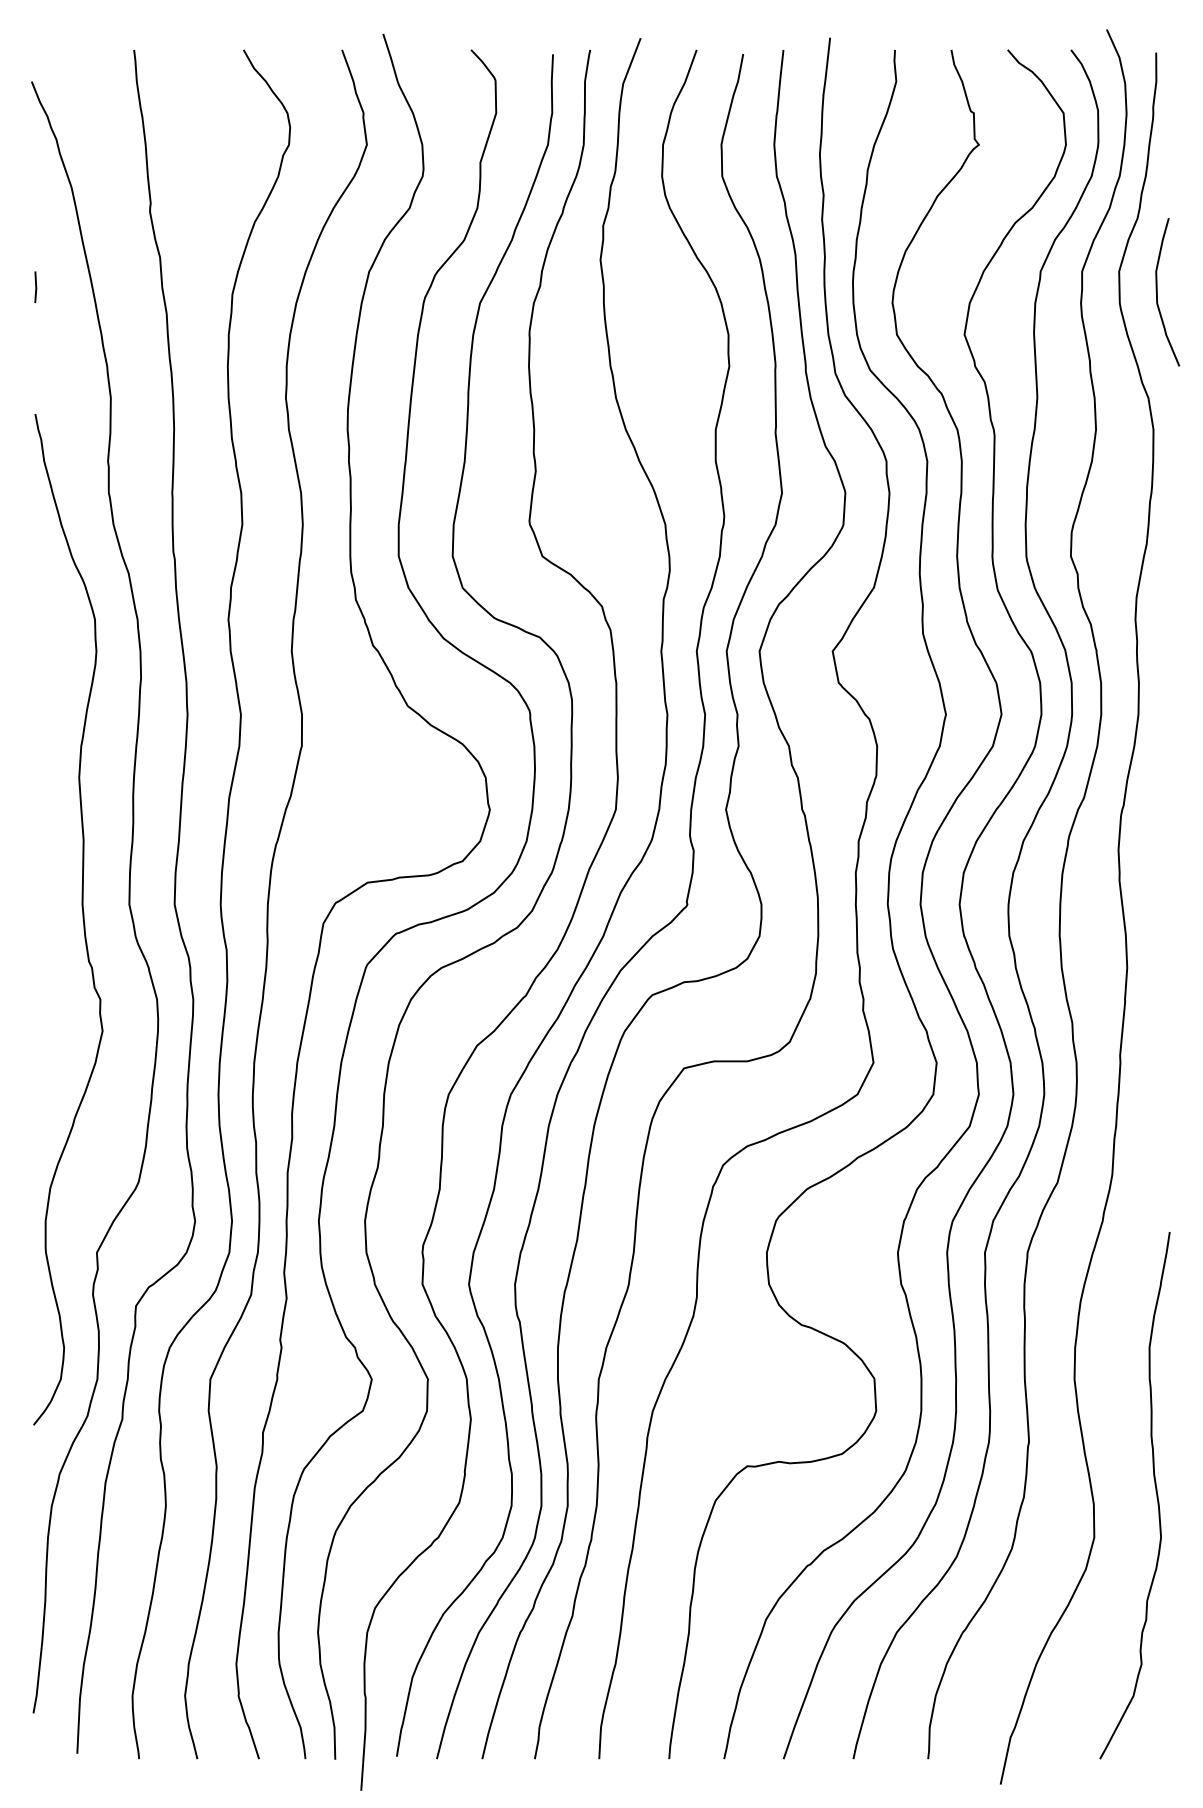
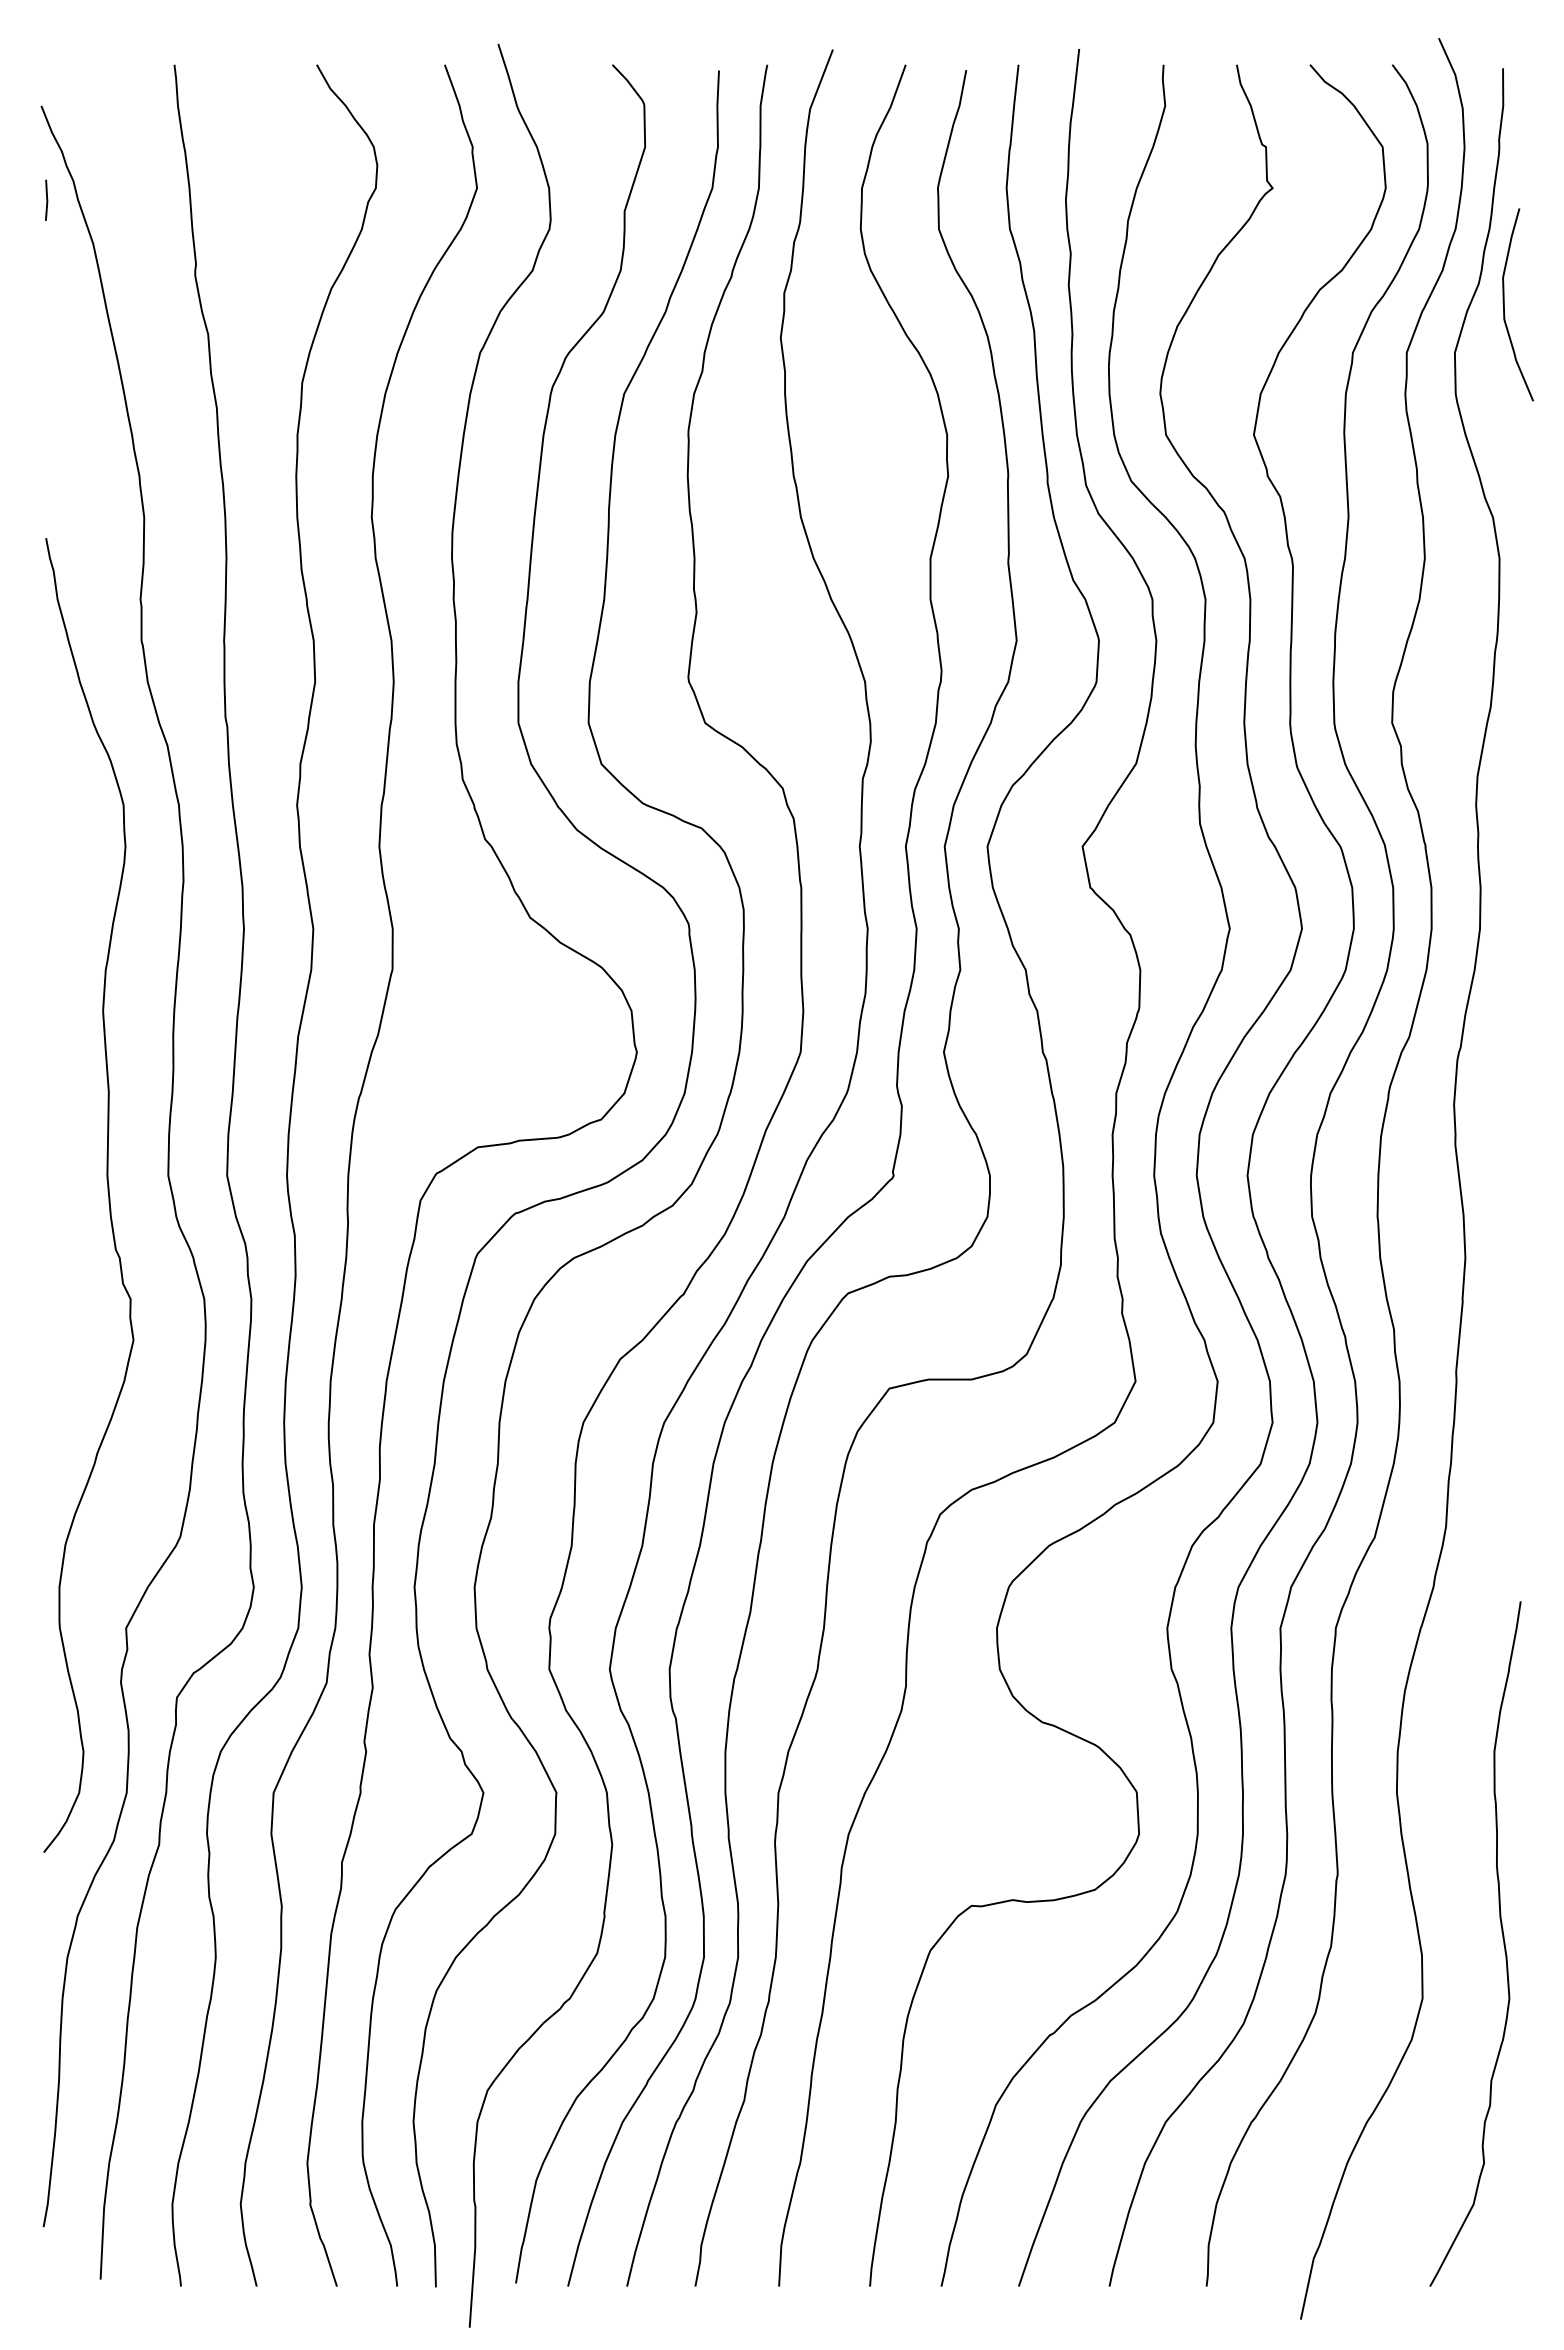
line: (35, 286) -> (46, 199), moved
curve: (1157, 292) -> (1504, 304), moved

